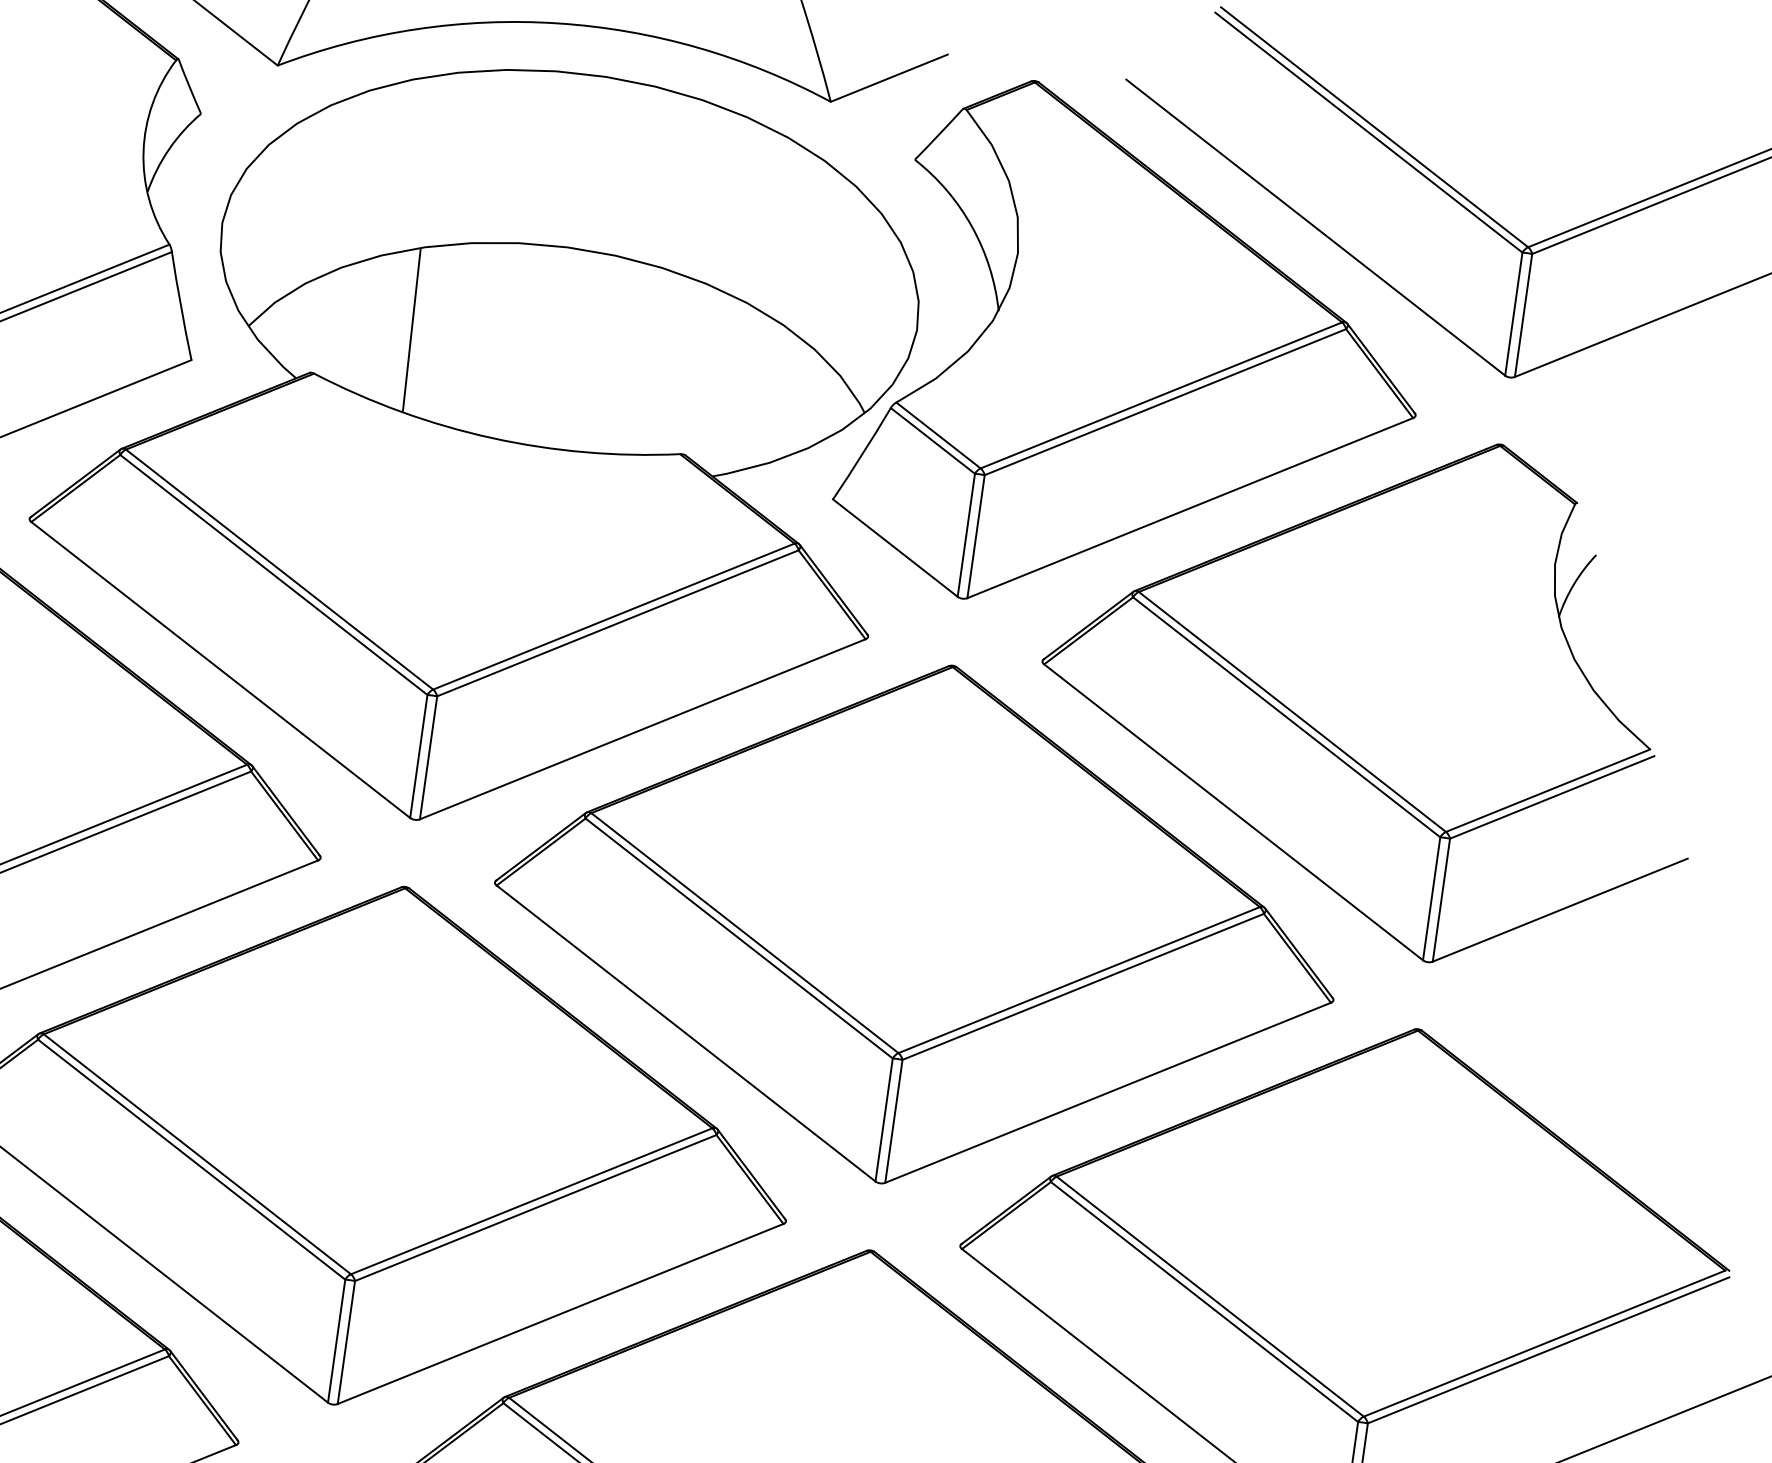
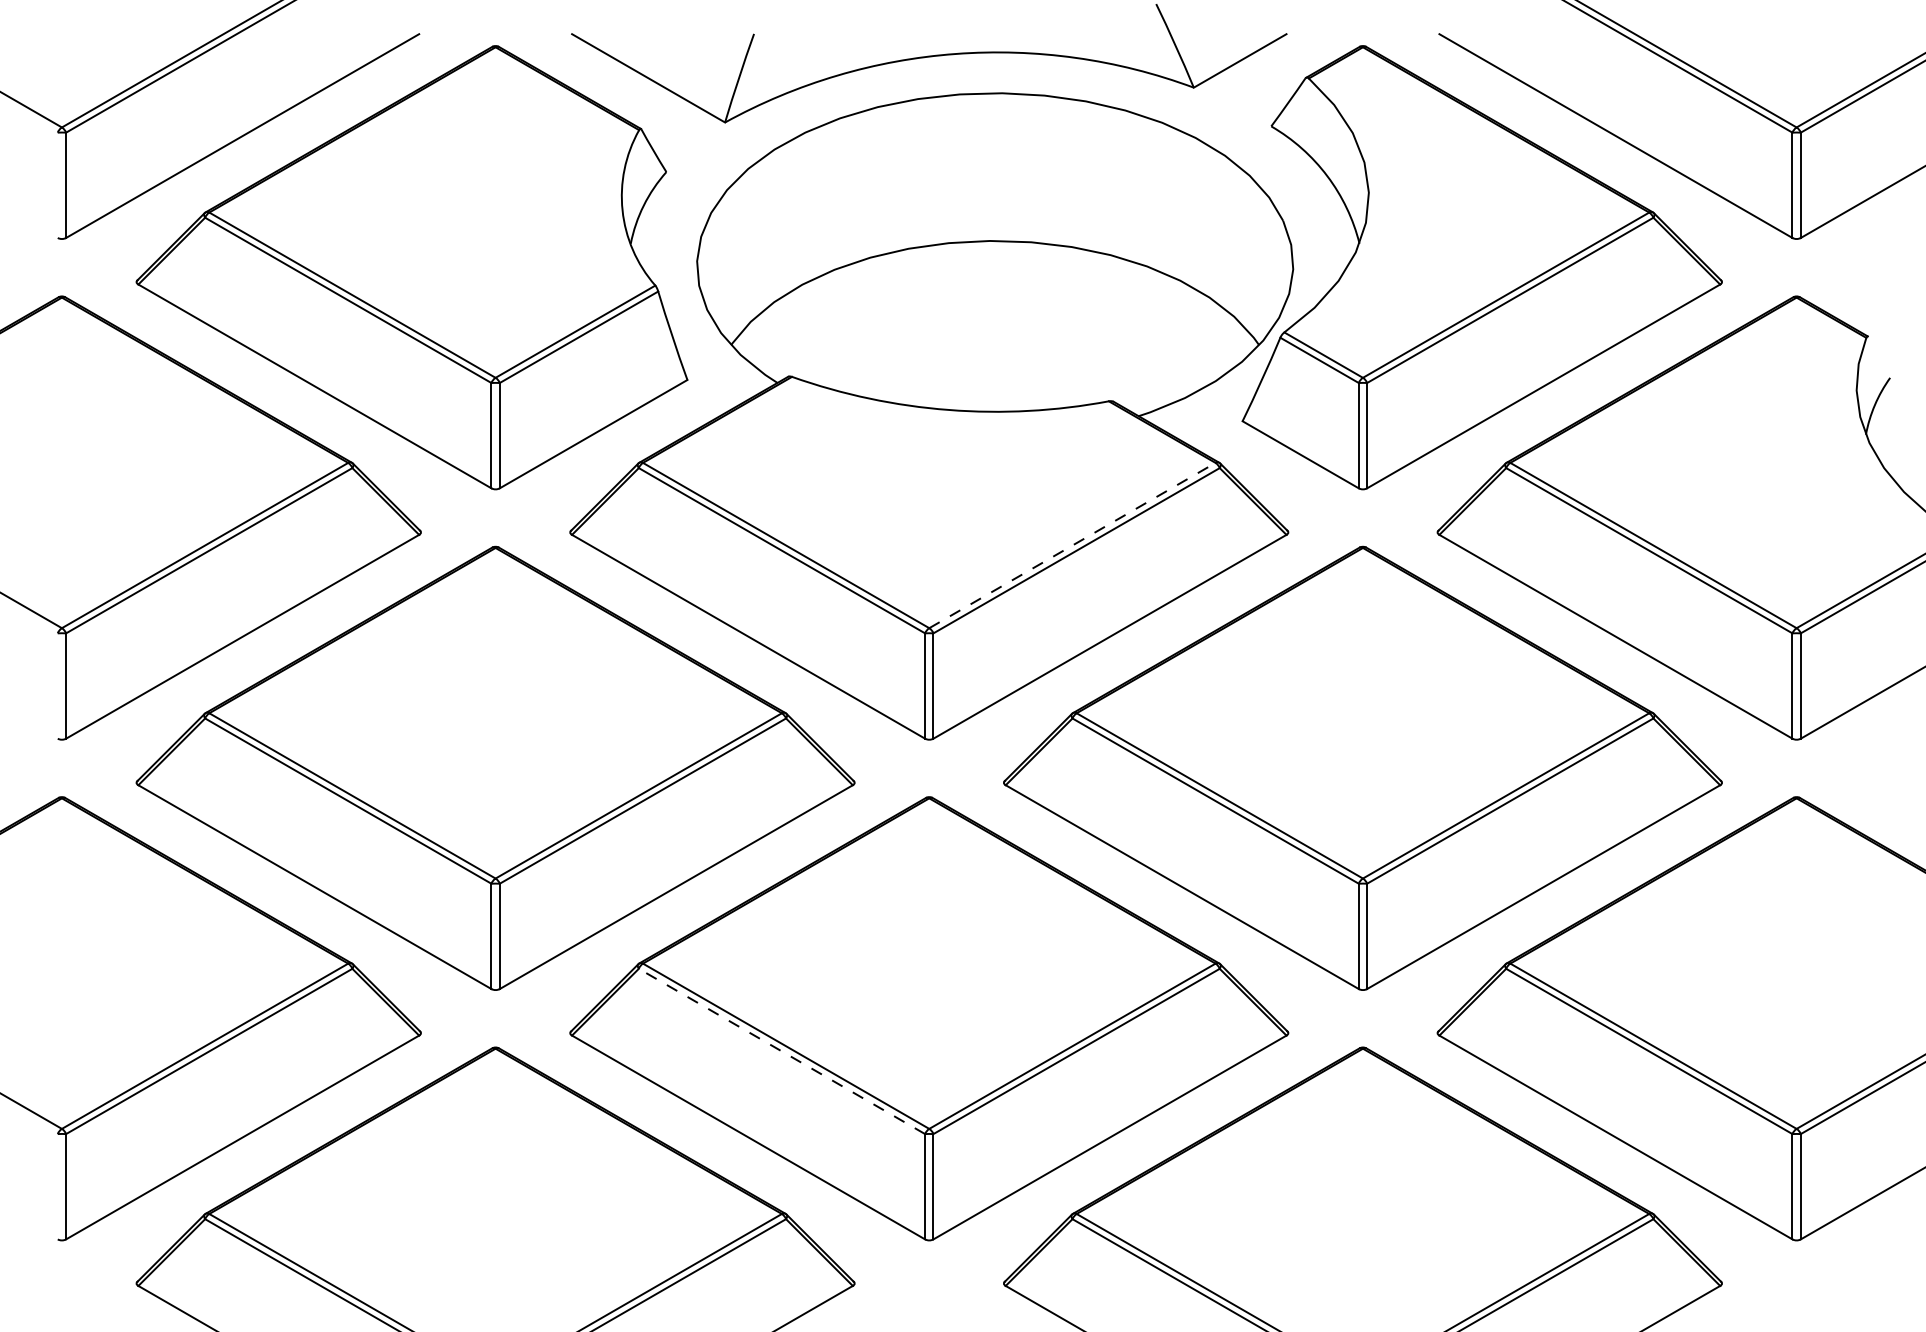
line: (411, 329) -> (868, 328), removed
line: (613, 616) -> (1072, 545), solid -> dashed
line: (191, 1159) -> (781, 1051), solid -> dashed

